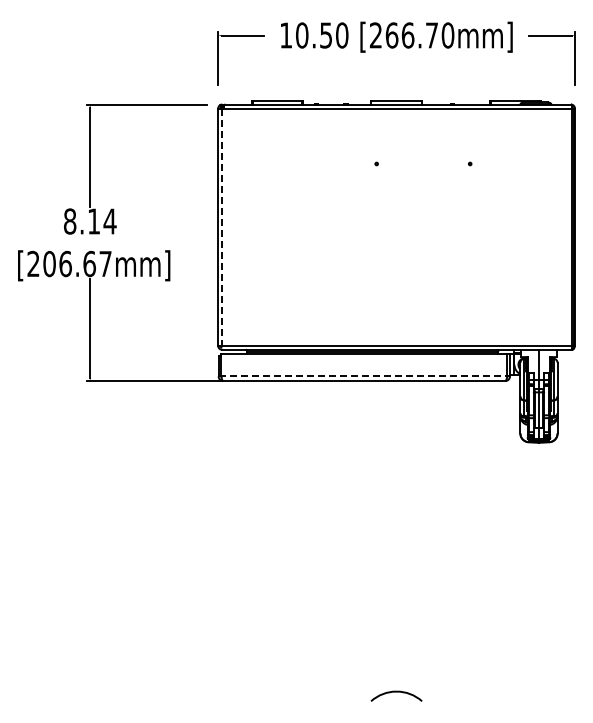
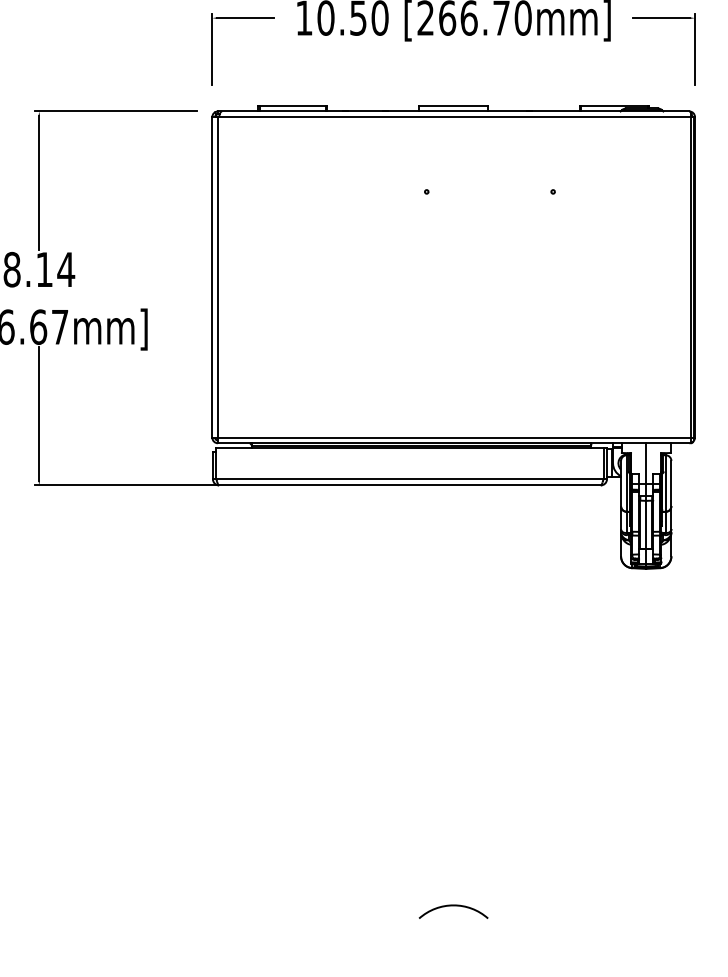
line: (222, 229) -> (218, 280), dashed -> solid
line: (364, 376) -> (410, 479), dashed -> solid

